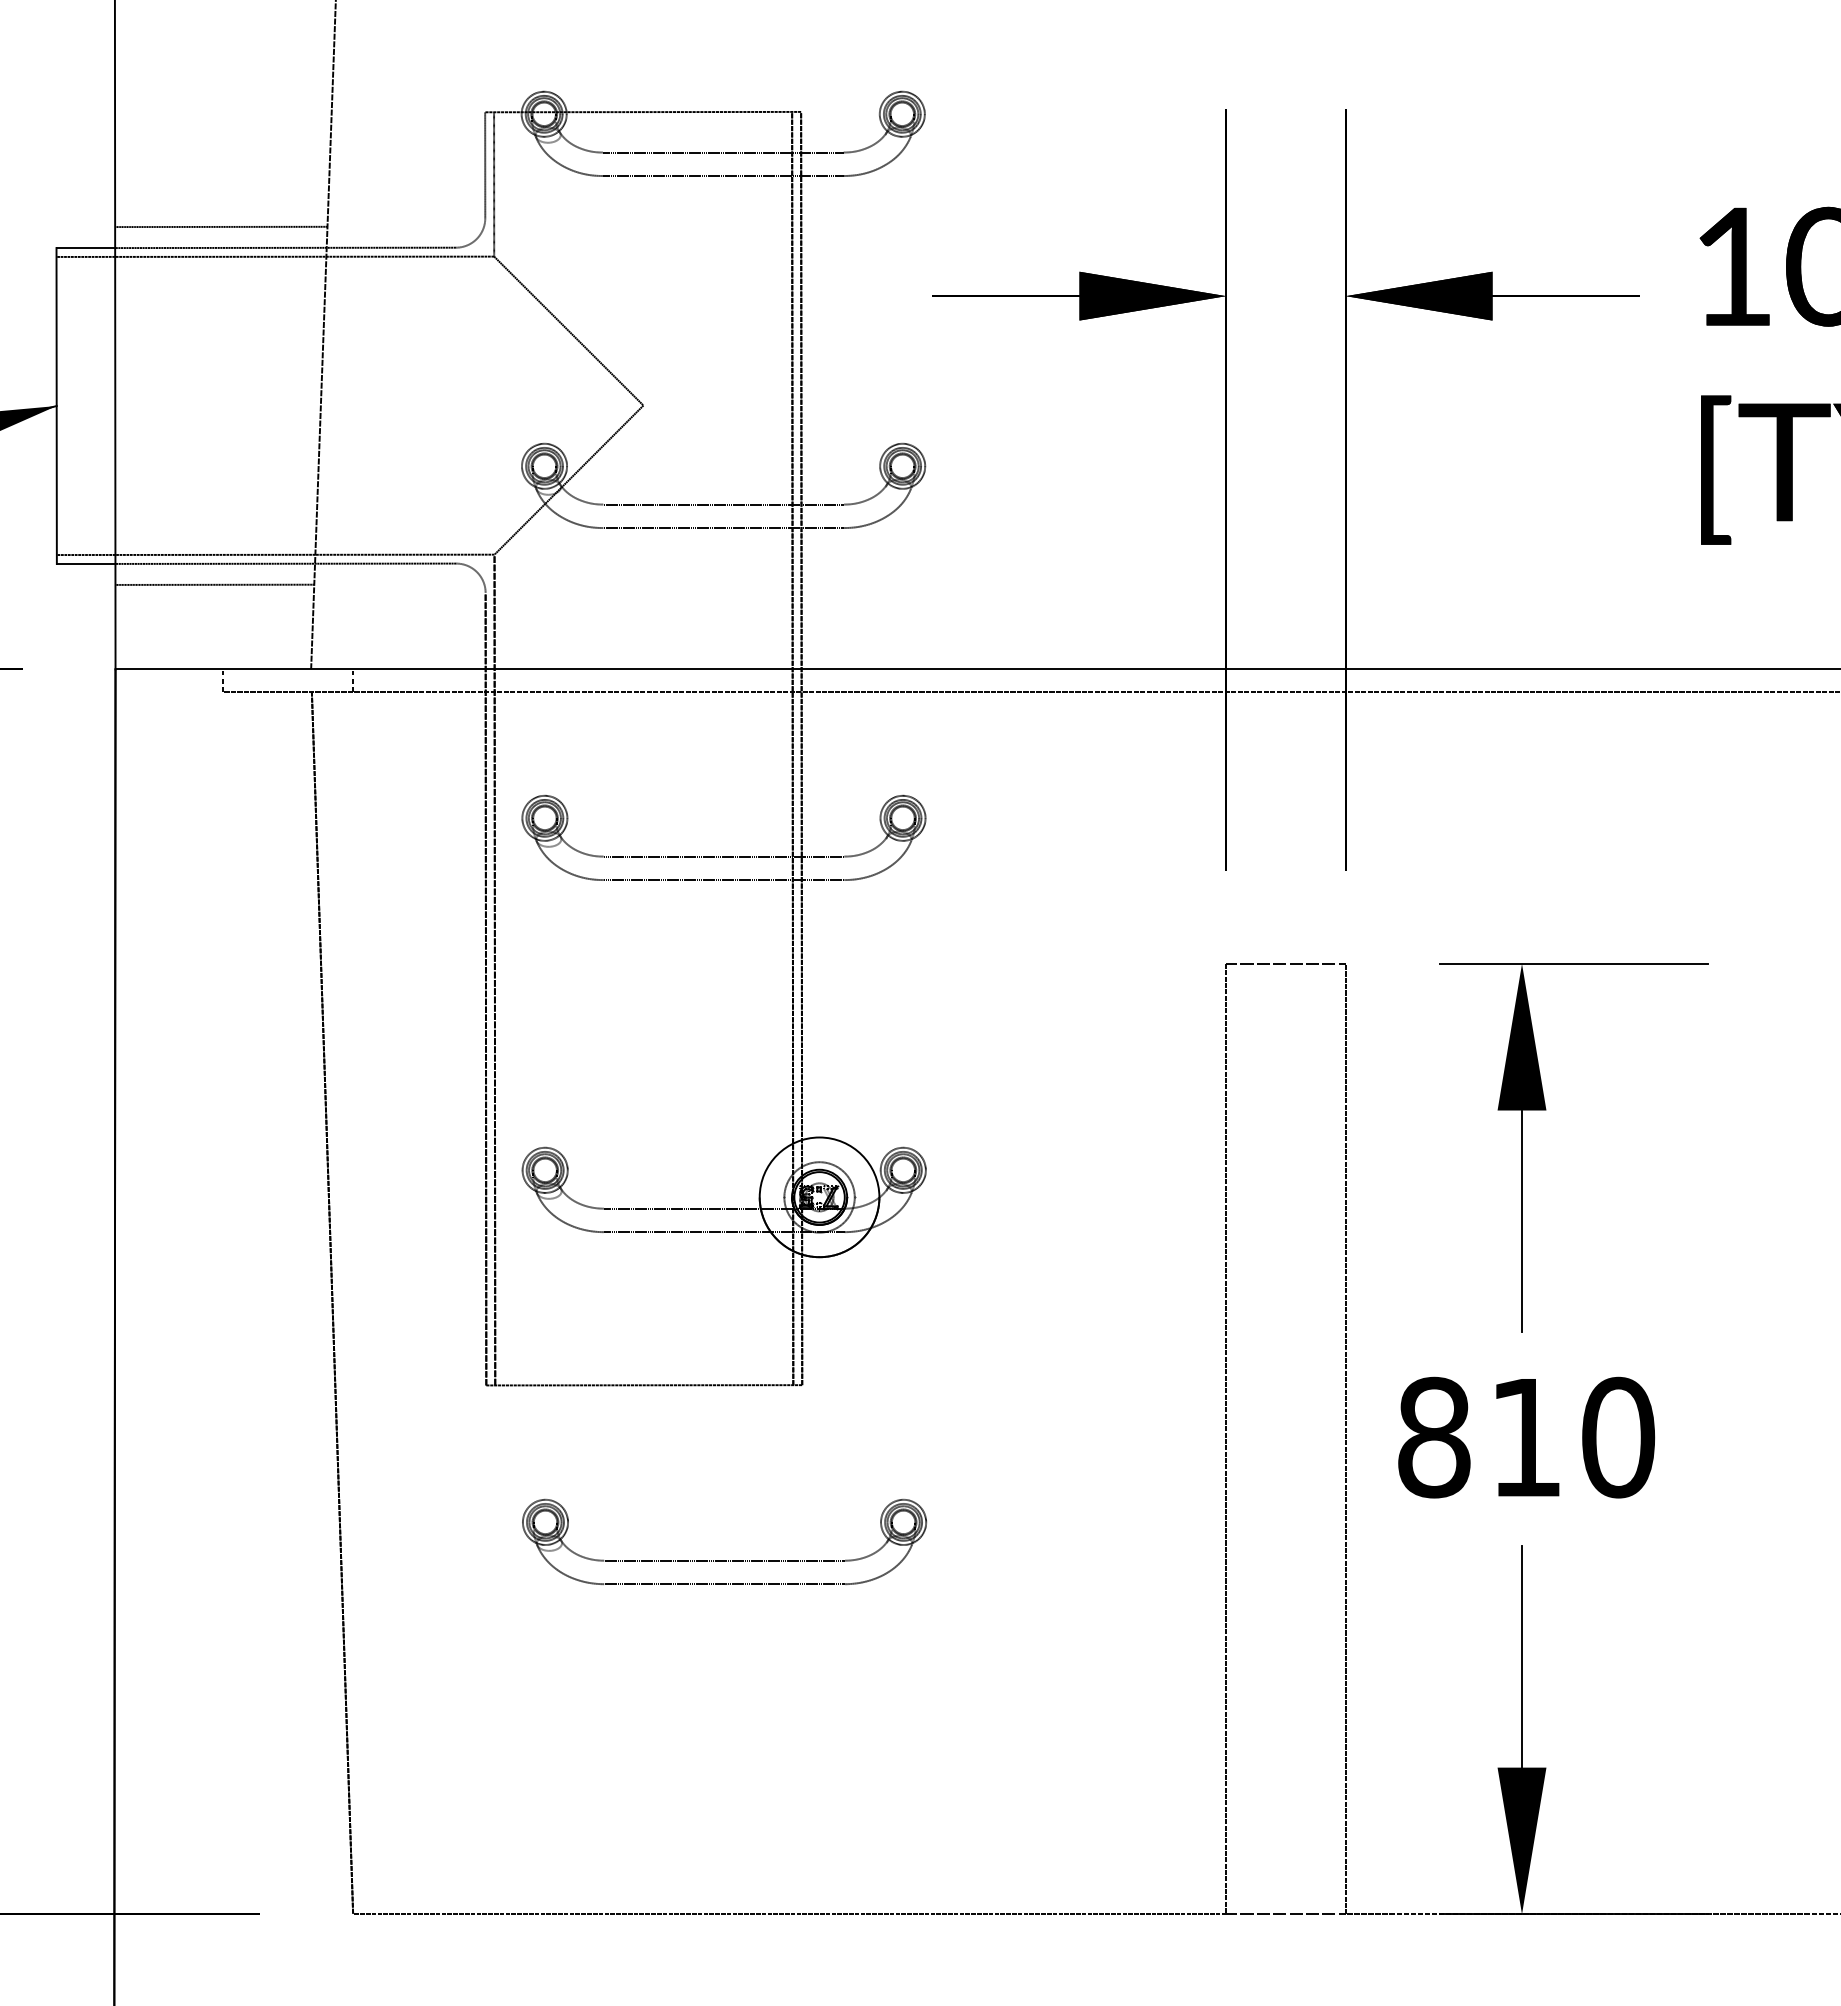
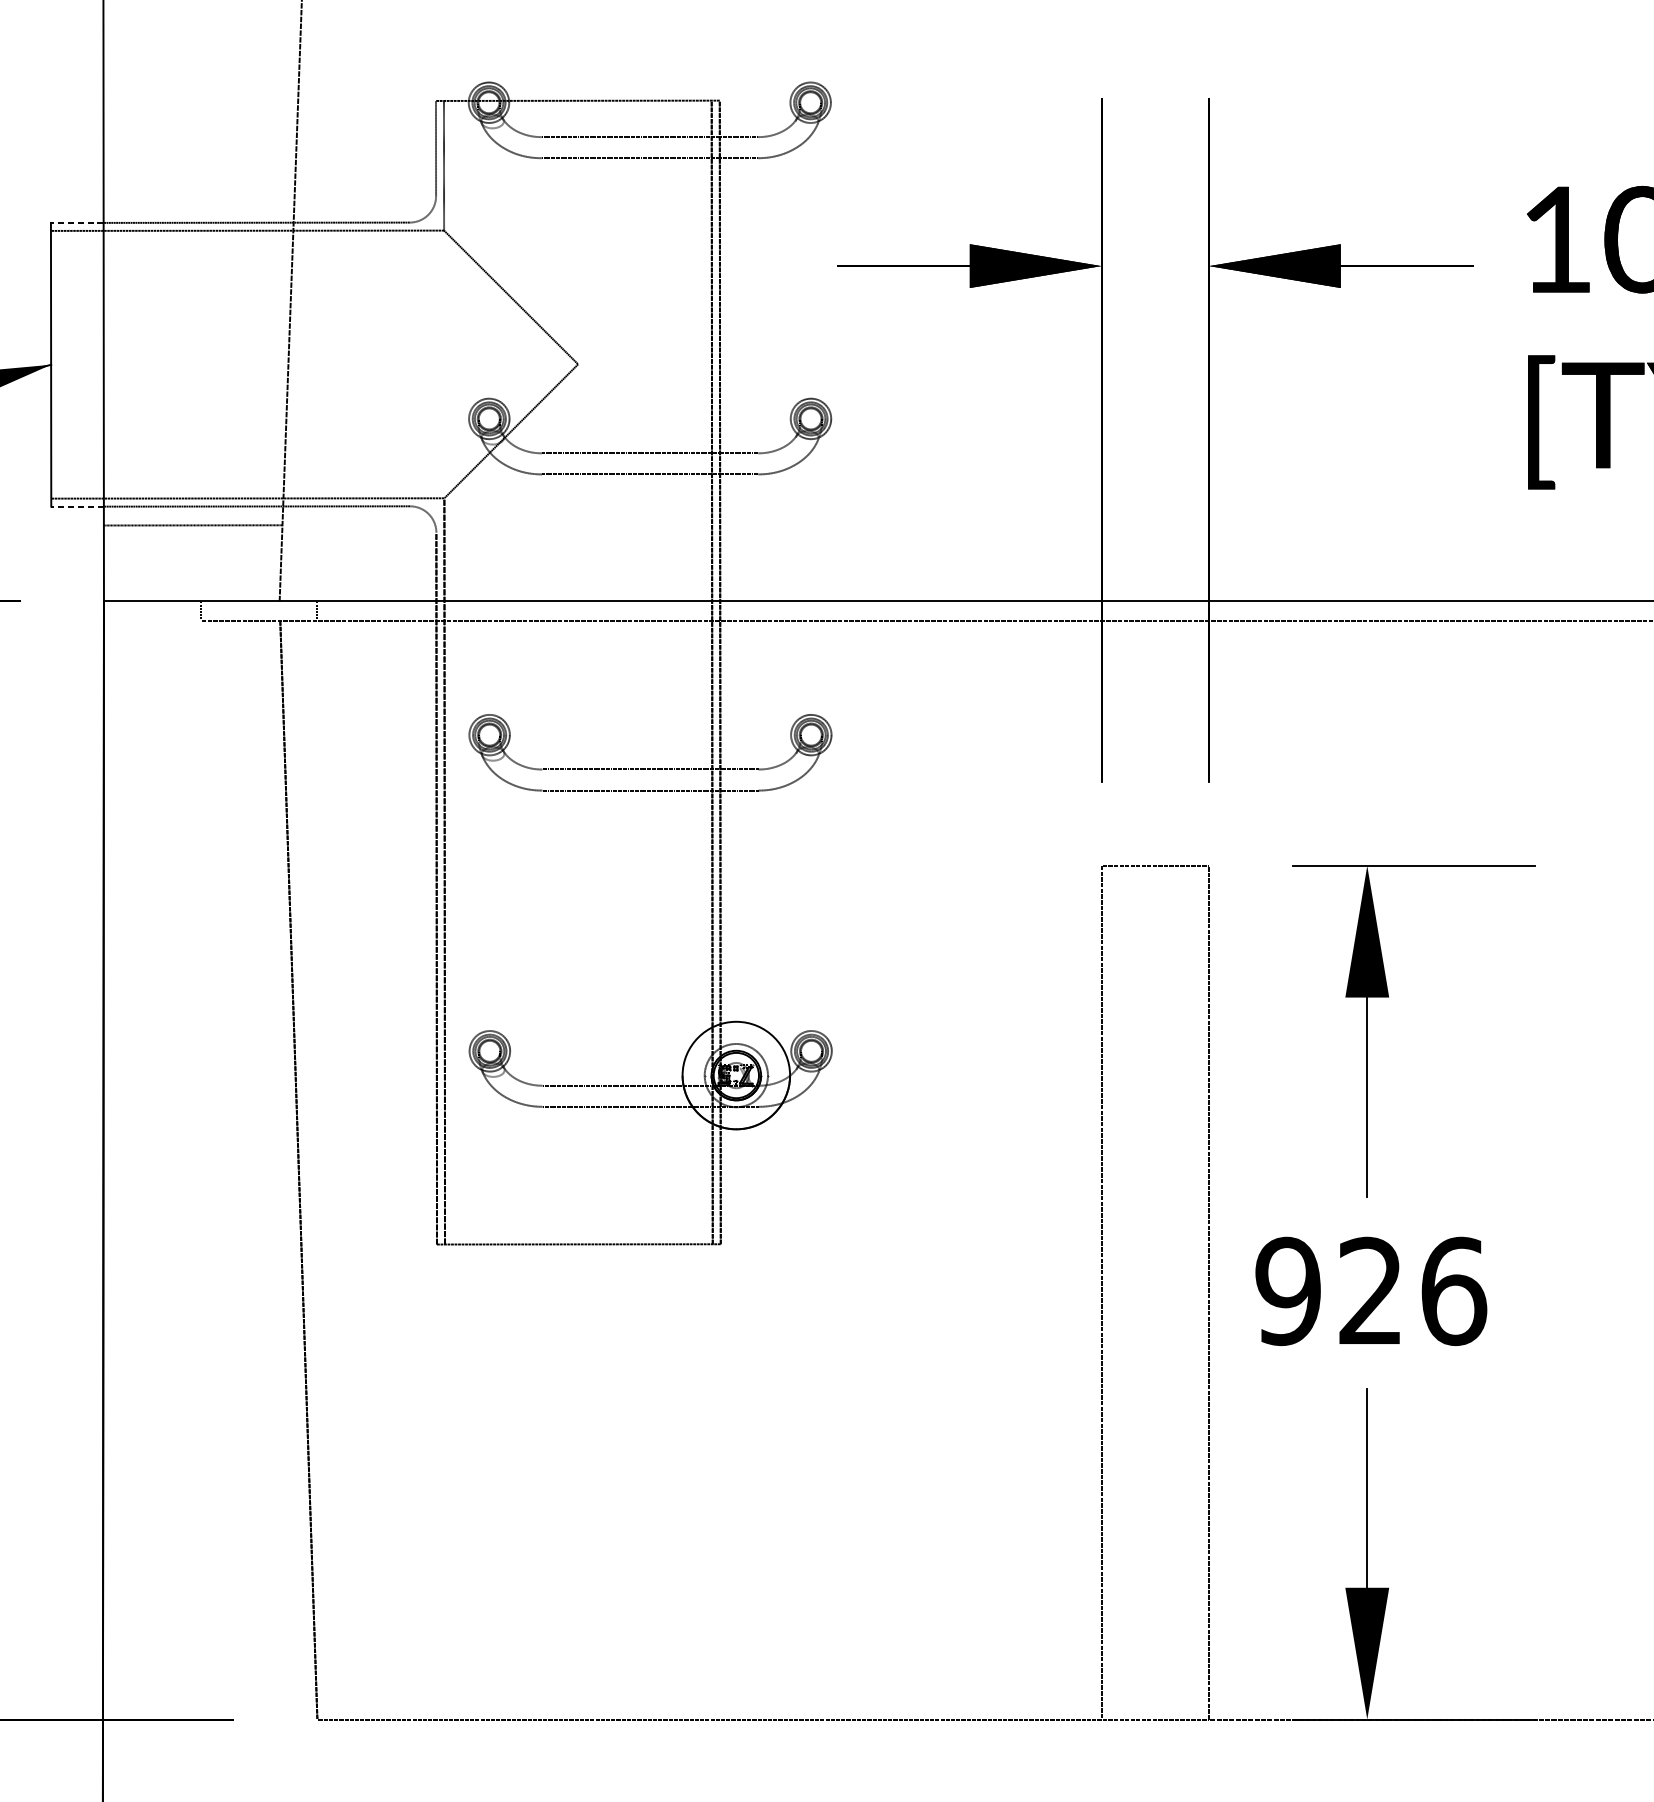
line: (221, 226) -> (199, 203), removed
line: (85, 248) -> (77, 223), solid -> dashed
line: (85, 563) -> (77, 506), solid -> dashed
text: (1526, 1437) -> (1371, 1291), 810 -> 926
part: (724, 1560) -> (650, 1401), removed

